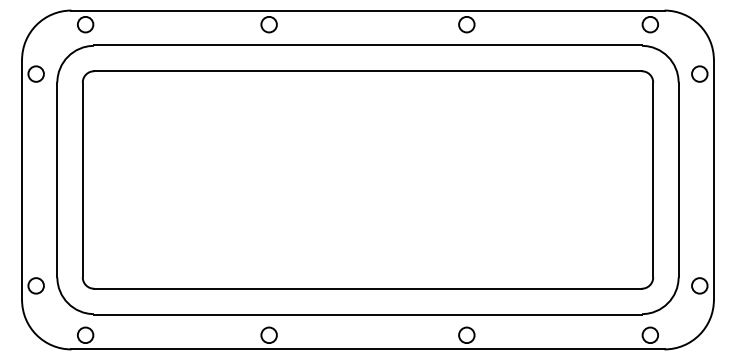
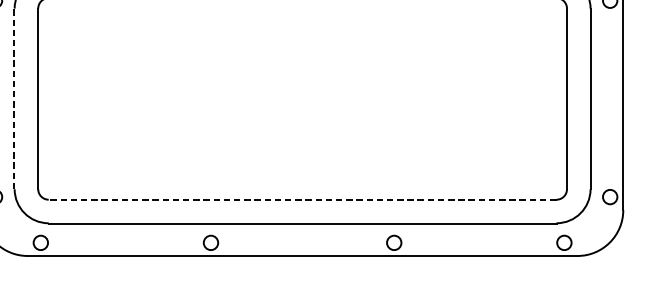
line: (56, 179) -> (13, 98), solid -> dashed
line: (367, 288) -> (302, 199), solid -> dashed

